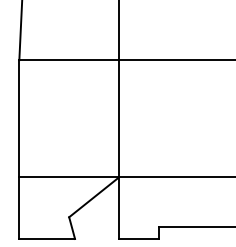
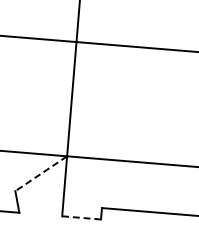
line: (94, 197) -> (41, 173), solid -> dashed
line: (138, 238) -> (81, 217), solid -> dashed

